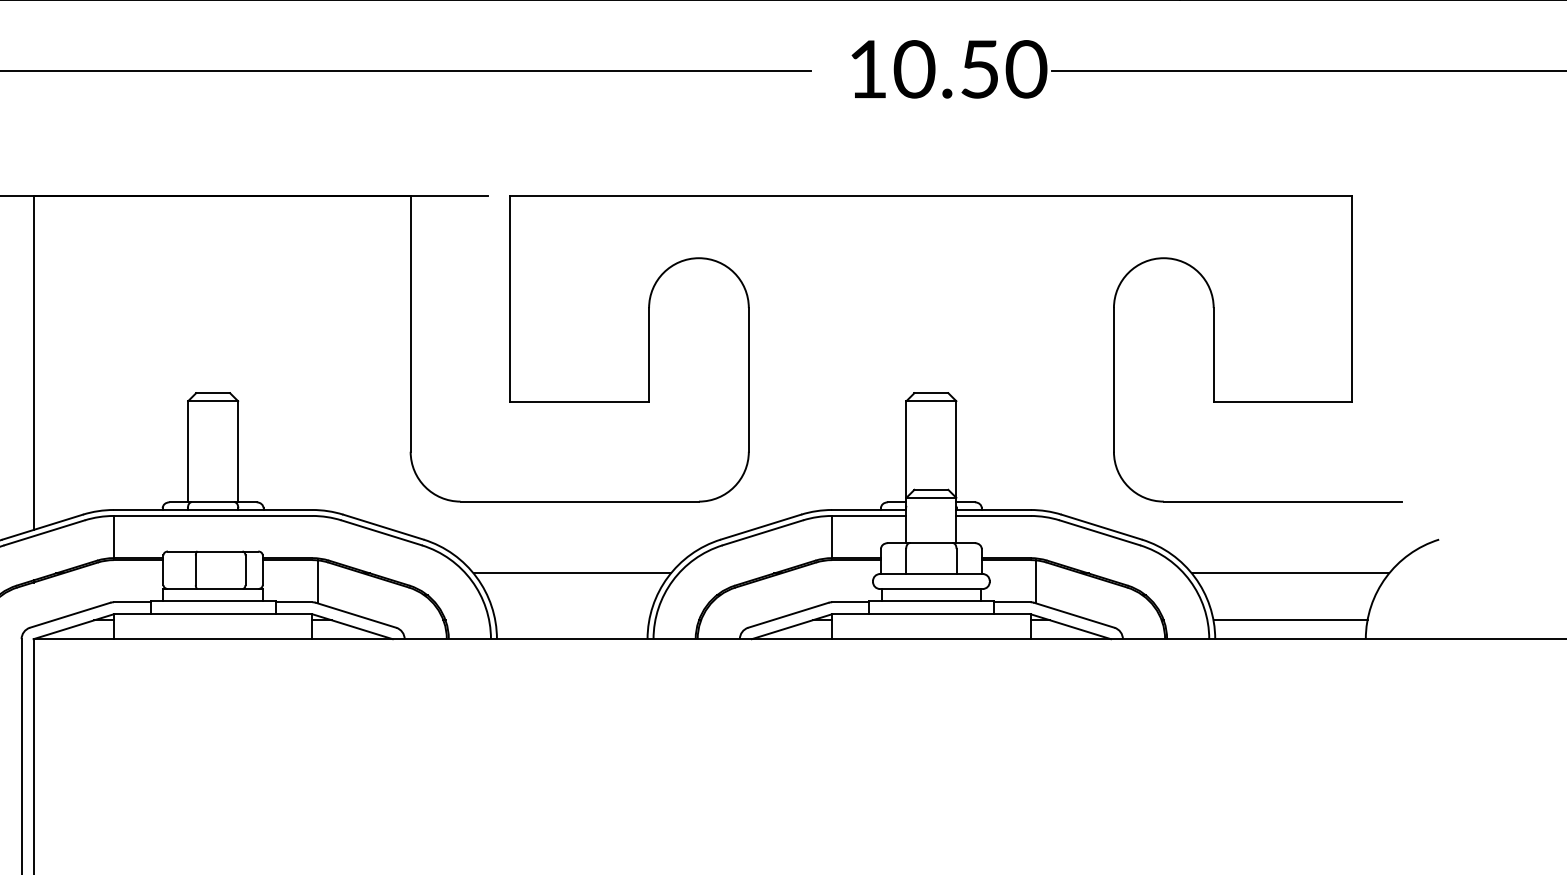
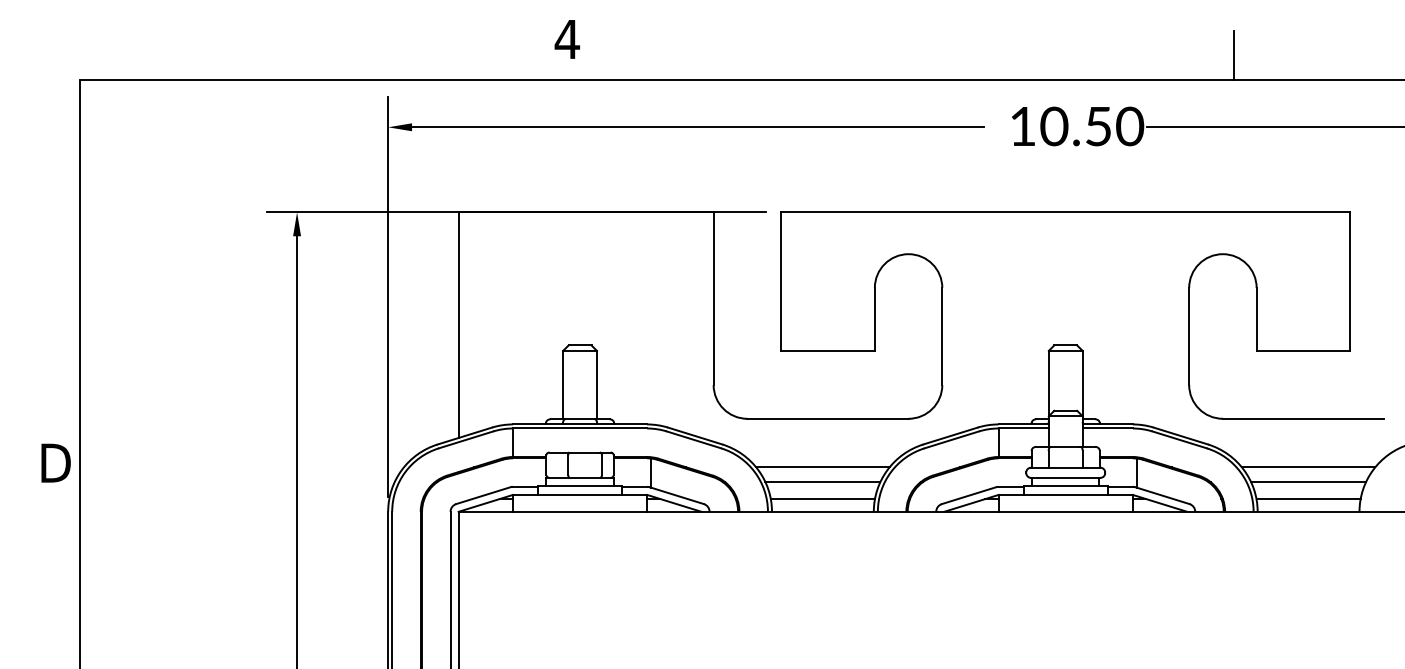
line: (571, 595) -> (822, 482), added
line: (1290, 595) -> (1308, 482), added
line: (571, 620) -> (822, 499), added

